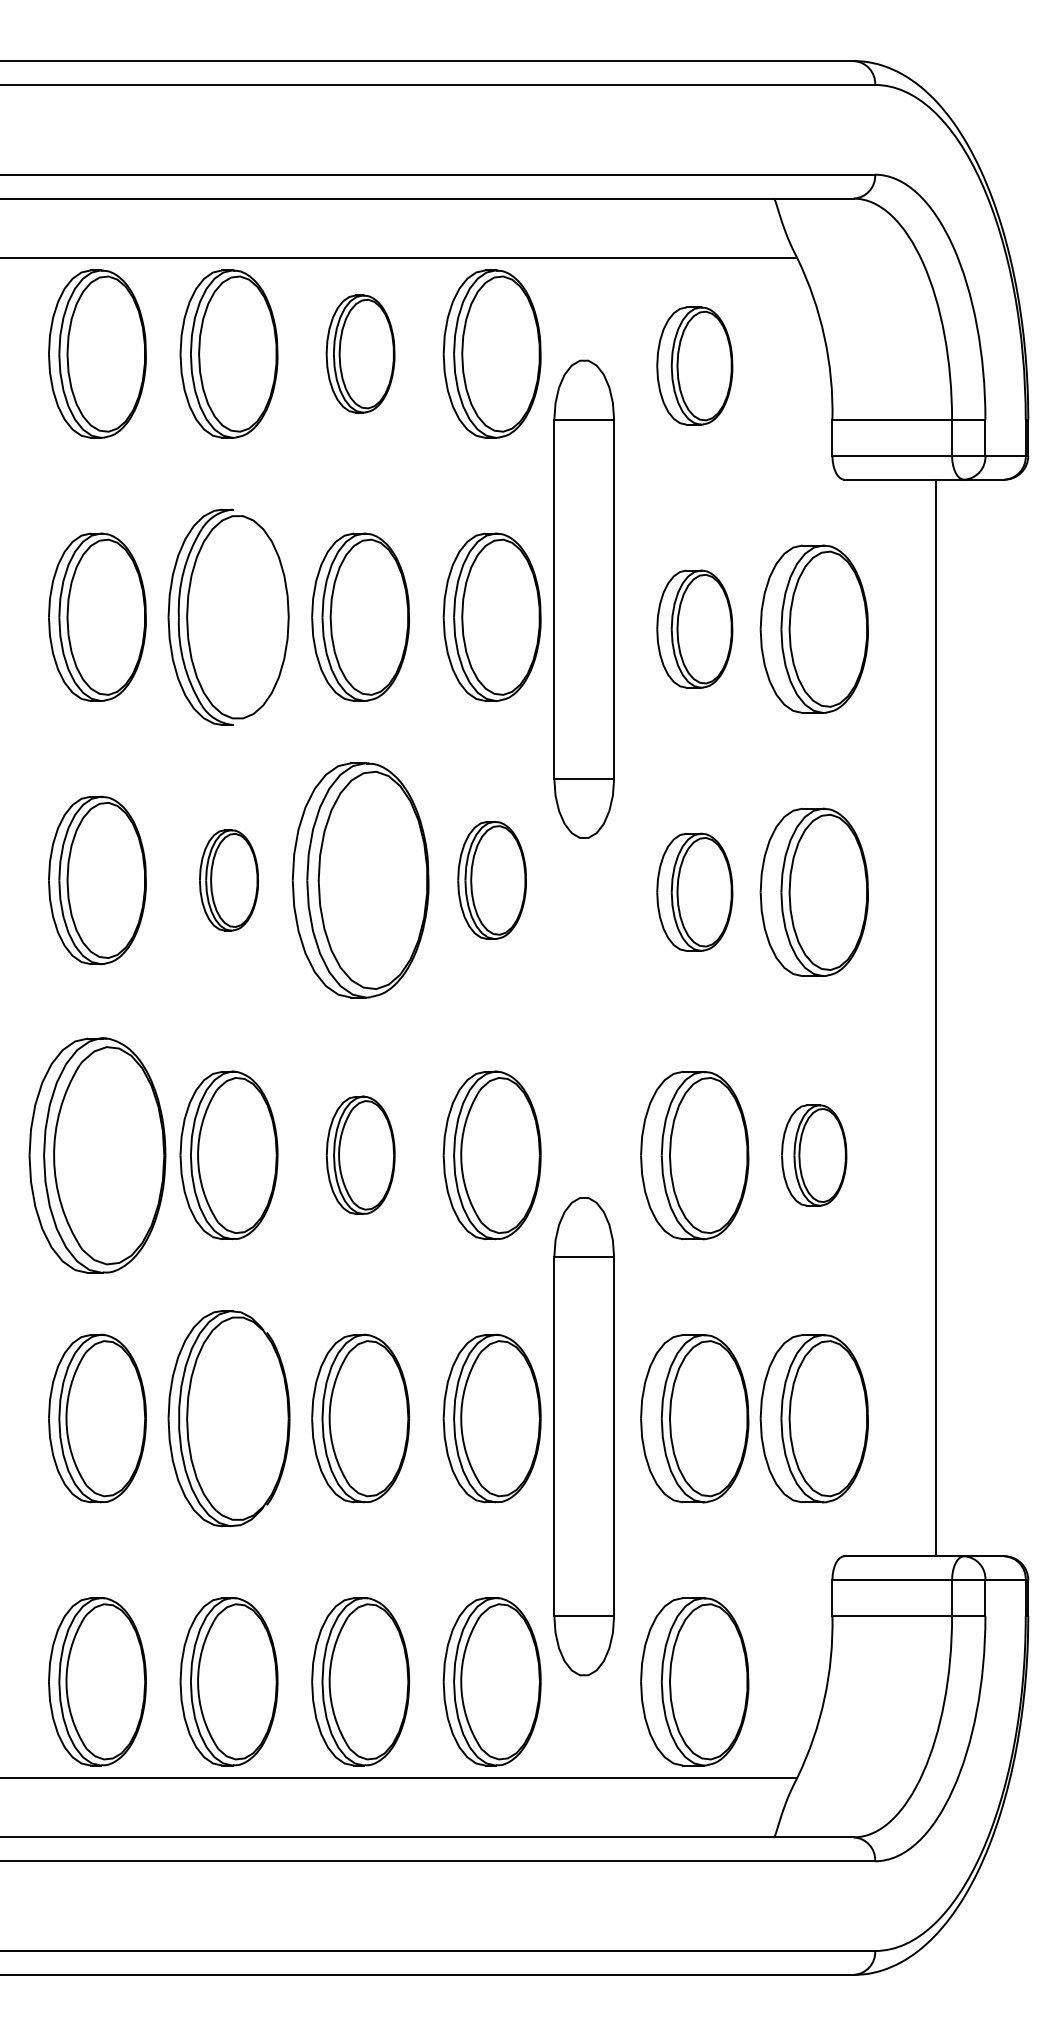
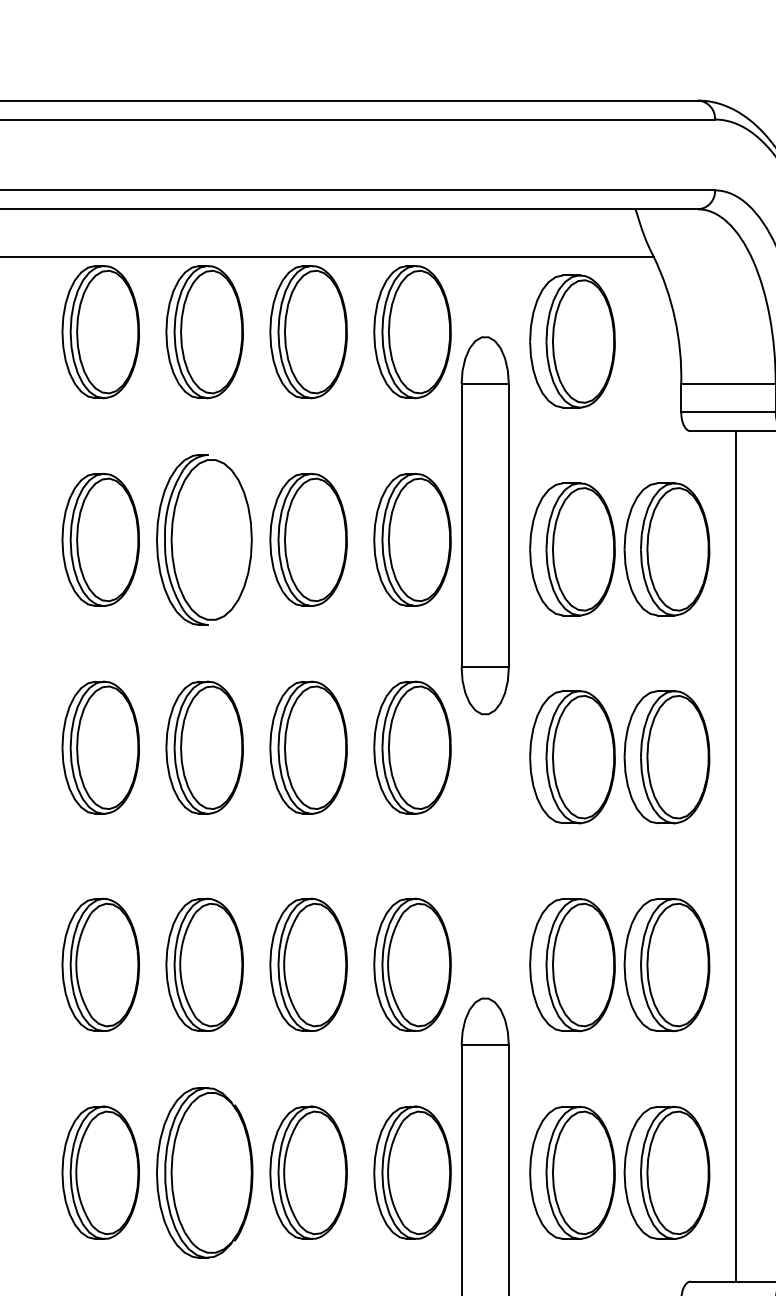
part: (360, 353) -> (308, 331), size x1.43
part: (694, 365) -> (572, 341), size x1.43
part: (694, 628) -> (572, 548), size x1.43
part: (228, 880) -> (204, 747), size x1.67
part: (360, 880) -> (308, 747), size x0.71
part: (491, 880) -> (411, 747), size x1.43
part: (694, 891) -> (572, 756), size x1.43
line: (936, 1017) -> (735, 856), moved
part: (97, 1154) -> (100, 964), size x0.71
part: (360, 1154) -> (308, 964), size x1.43
part: (813, 1155) -> (666, 965), size x1.67

